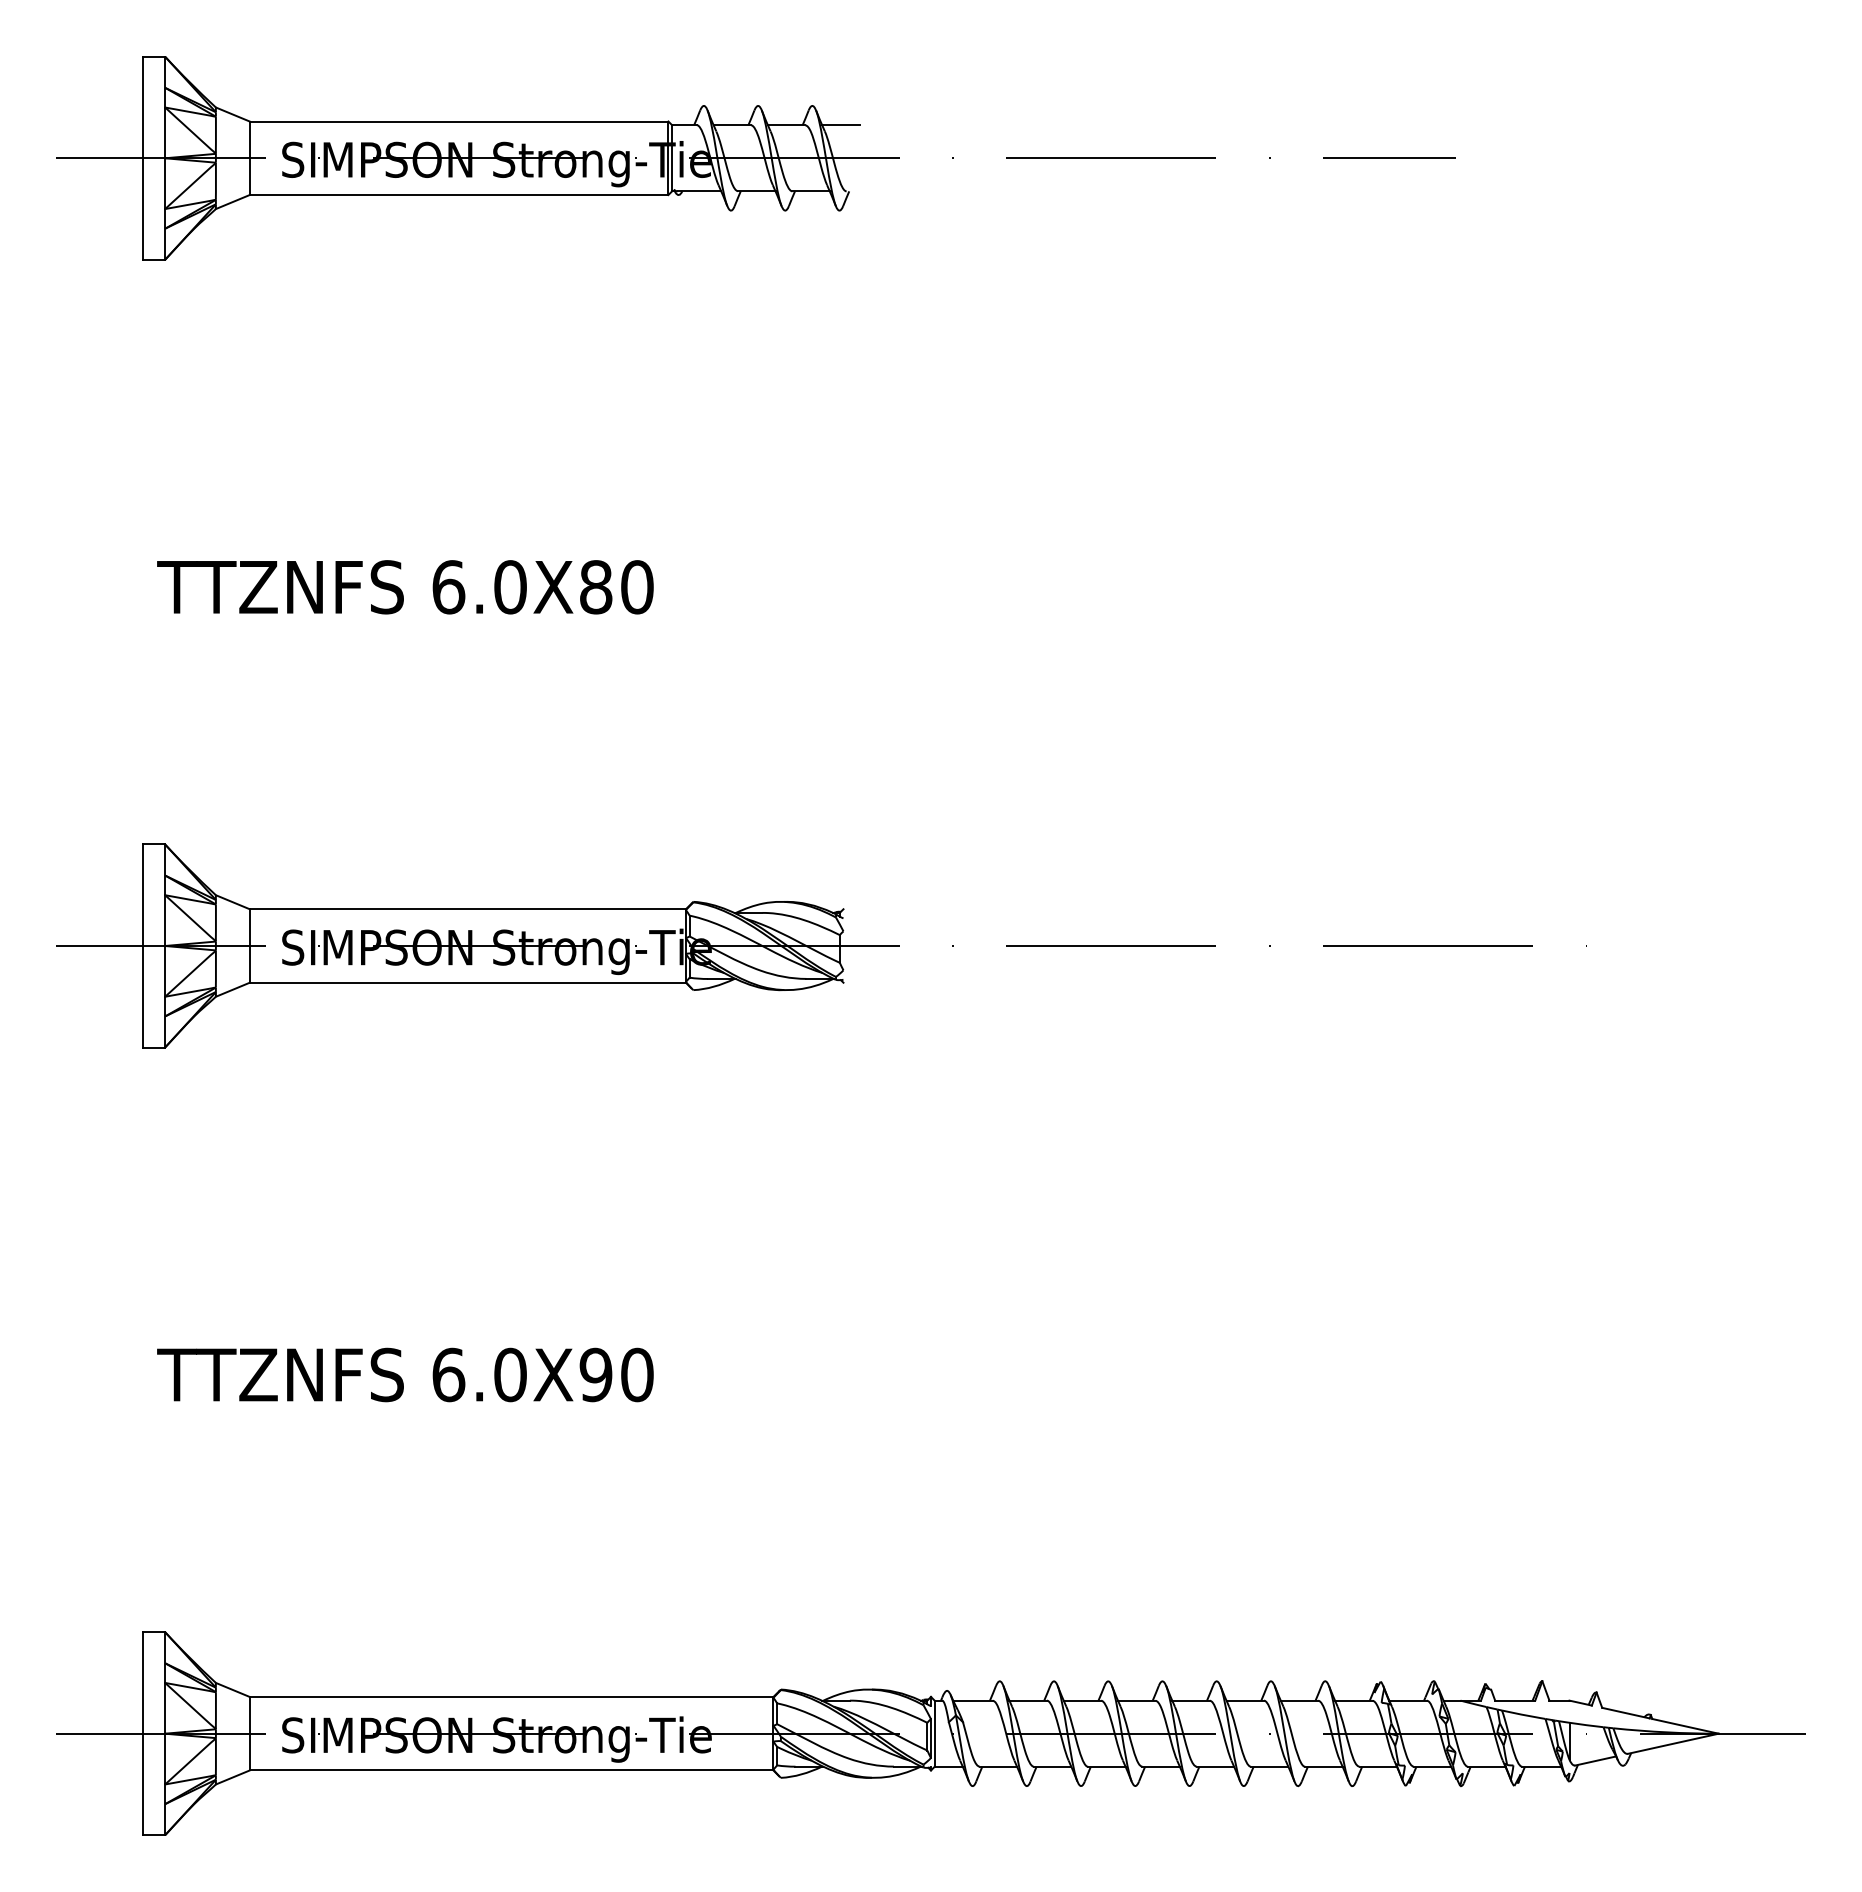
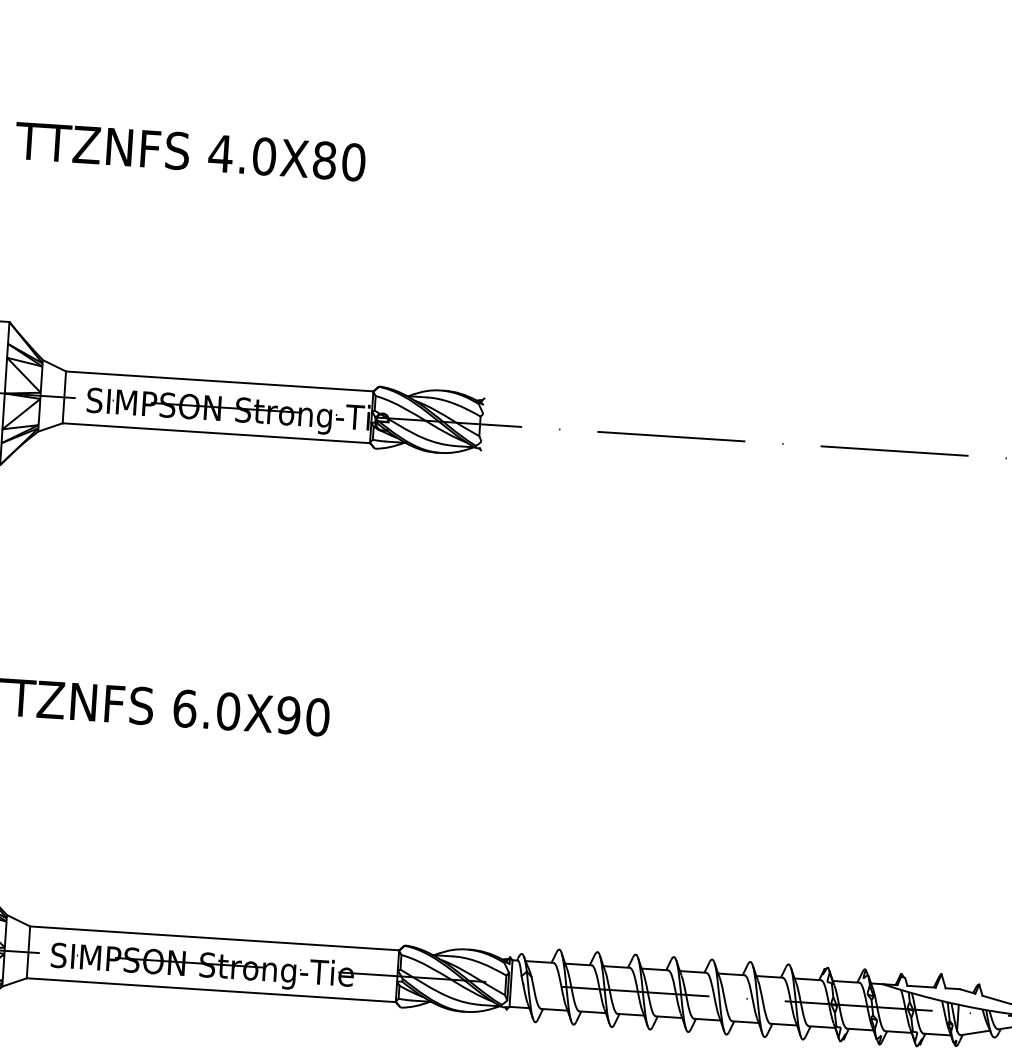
text: (448, 587) -> (220, 153), 6.0X80 -> 4.0X80

